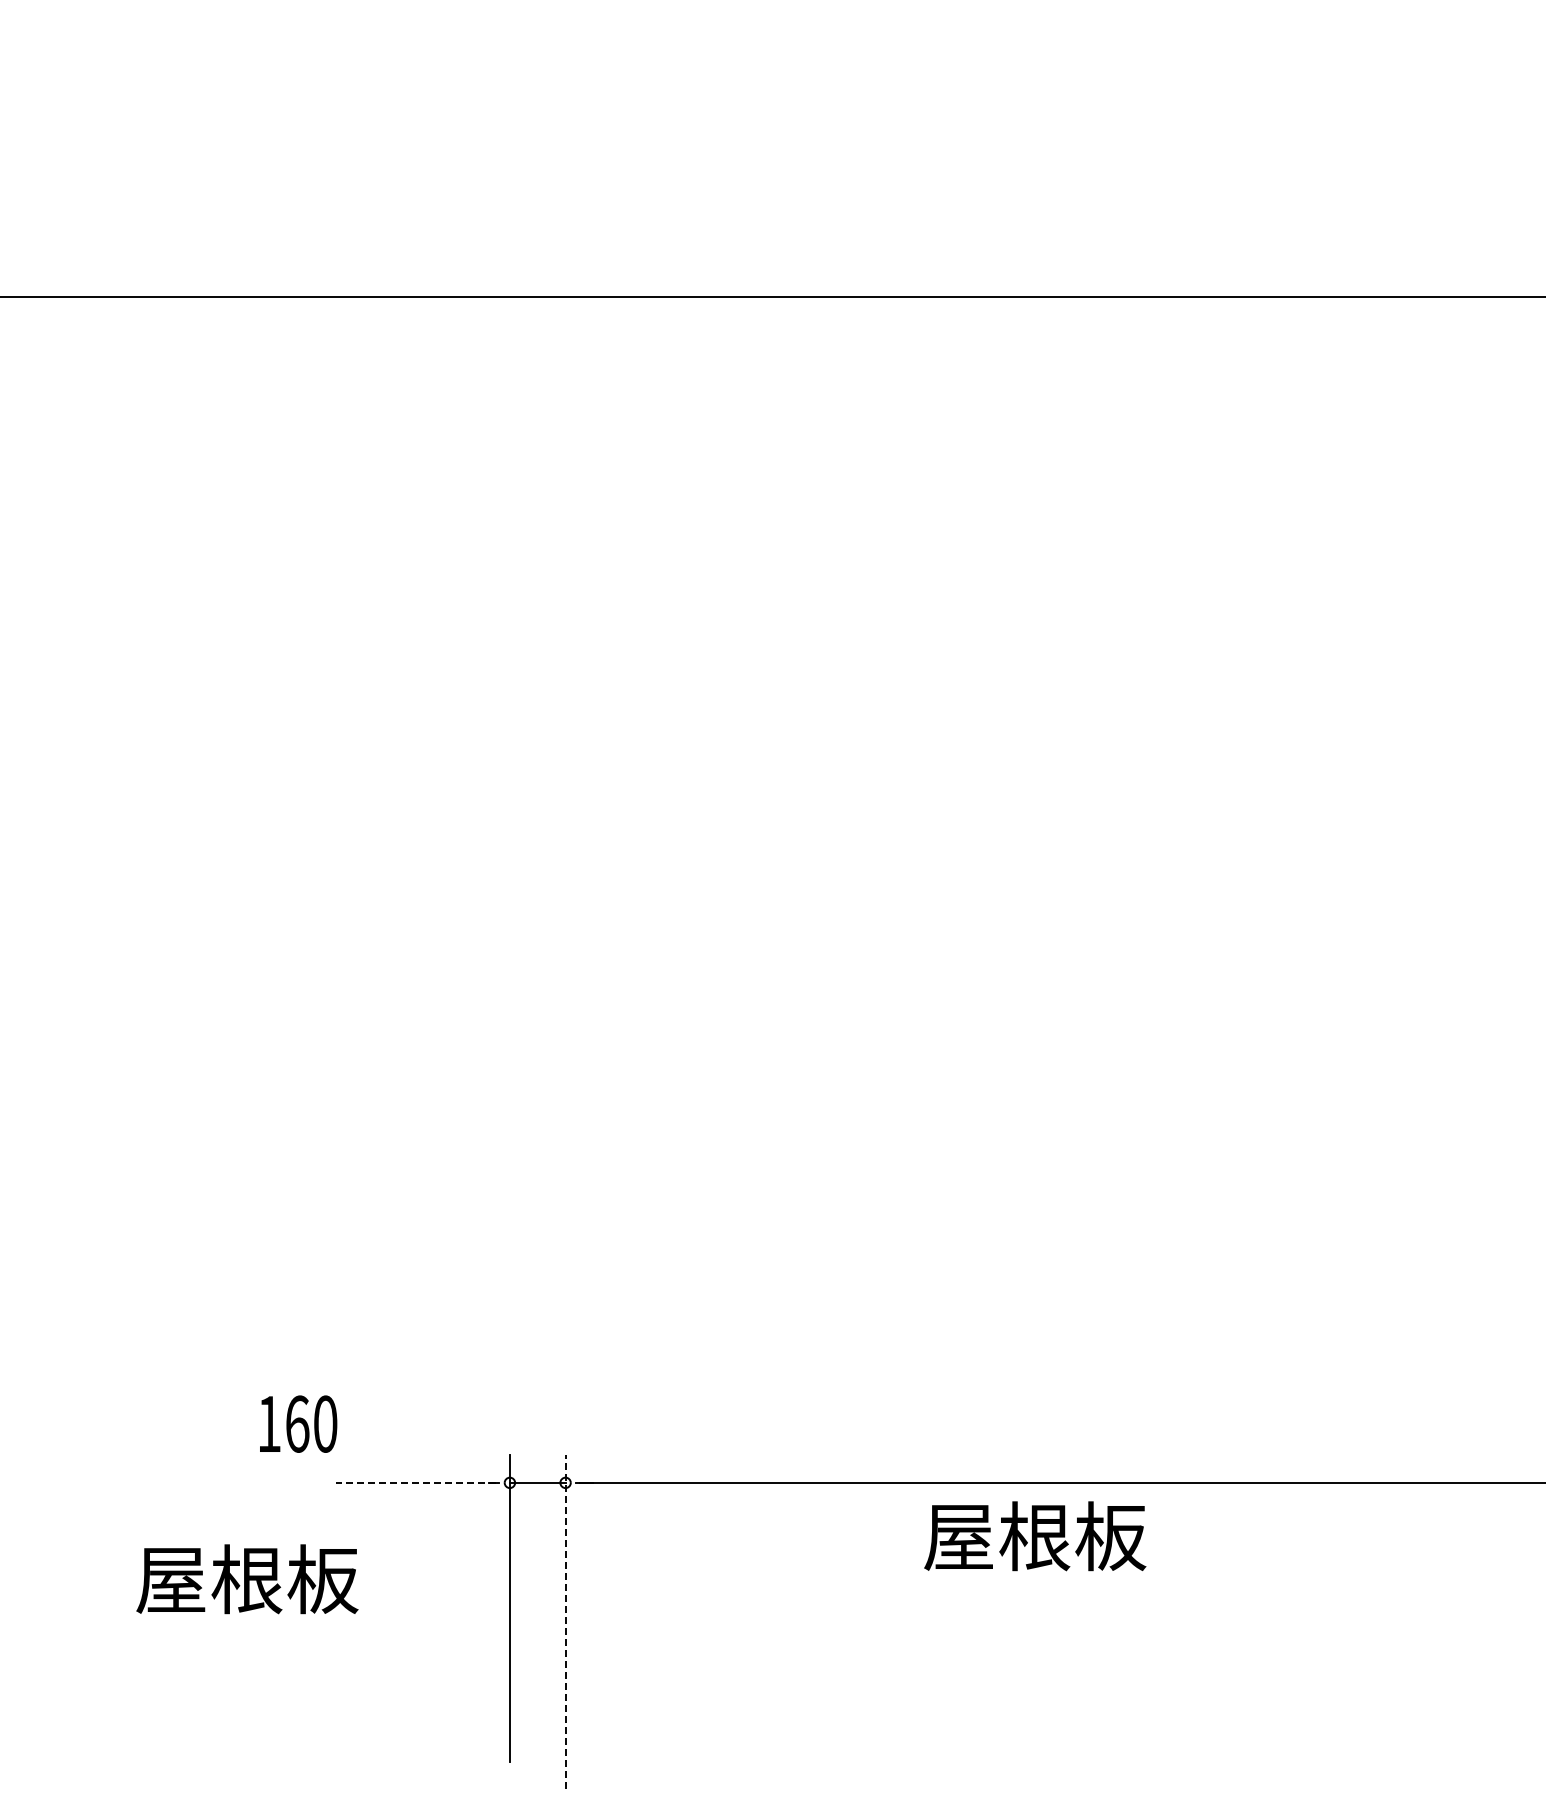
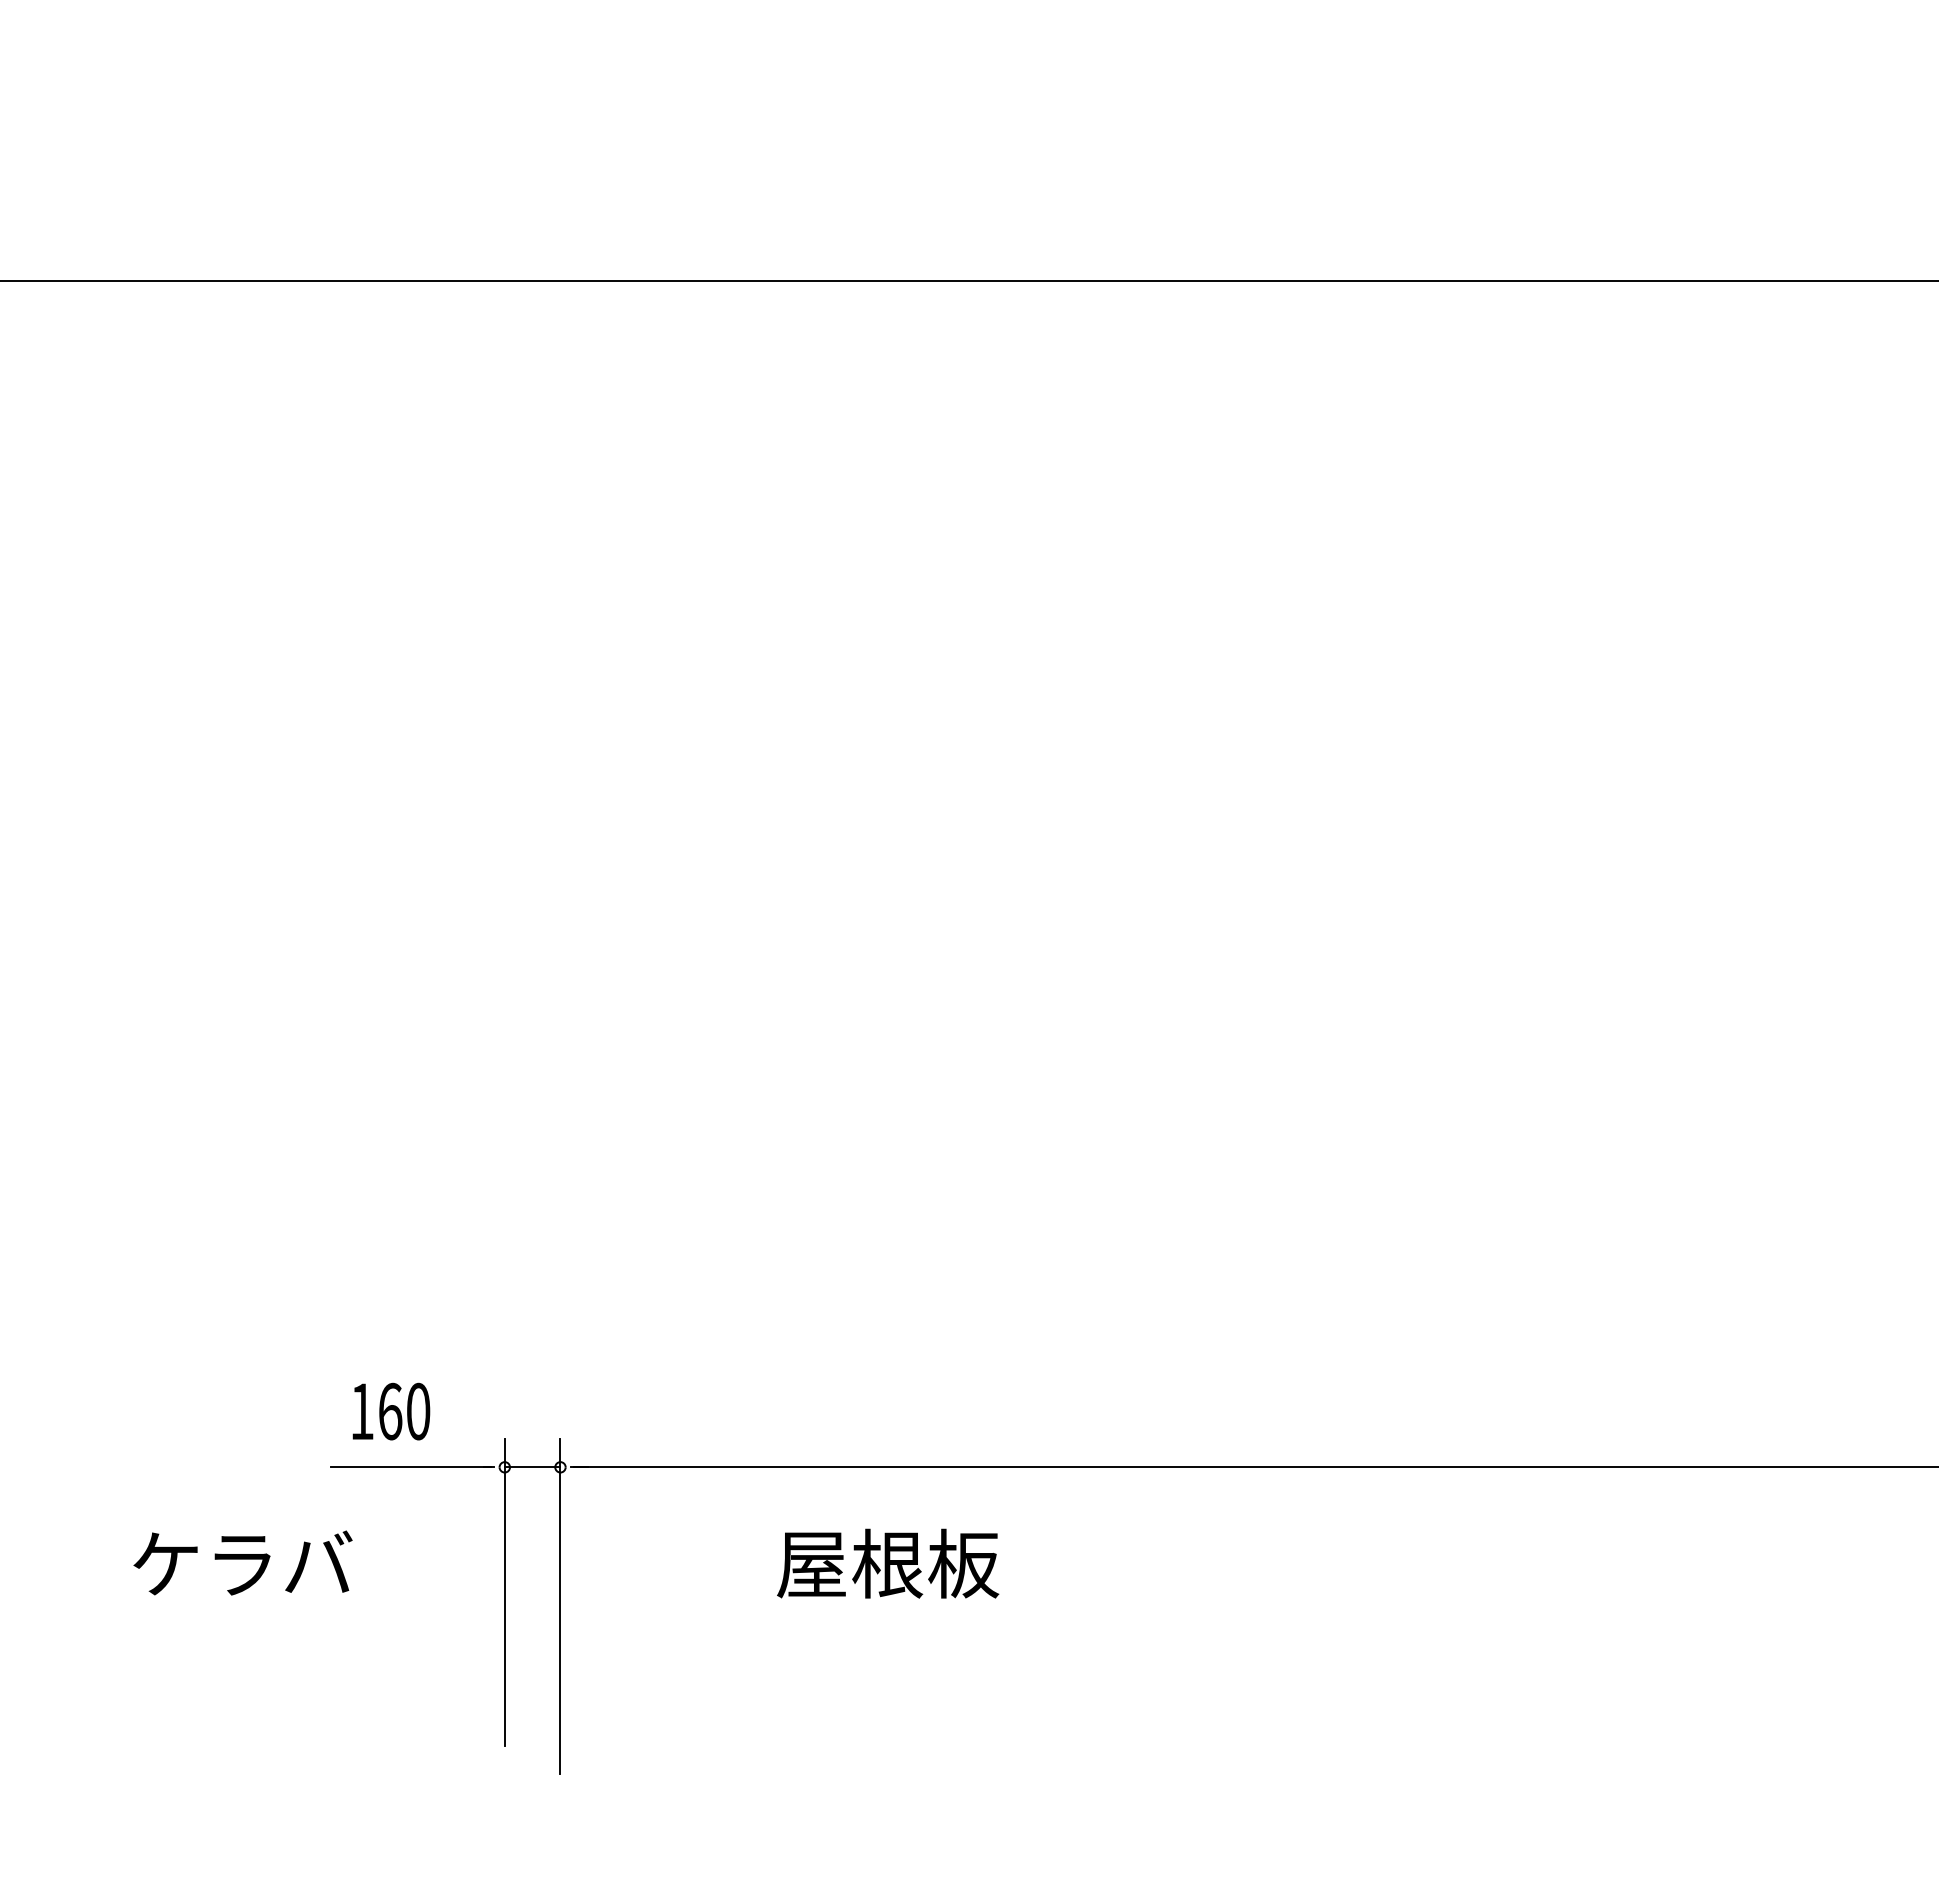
text: (298, 1424) -> (391, 1411), moved
line: (416, 1483) -> (411, 1467), dashed -> solid
text: (1035, 1536) -> (888, 1563), moved
text: (247, 1579) -> (242, 1563), 屋根板 -> ケラバ
line: (565, 1622) -> (560, 1606), dashed -> solid

